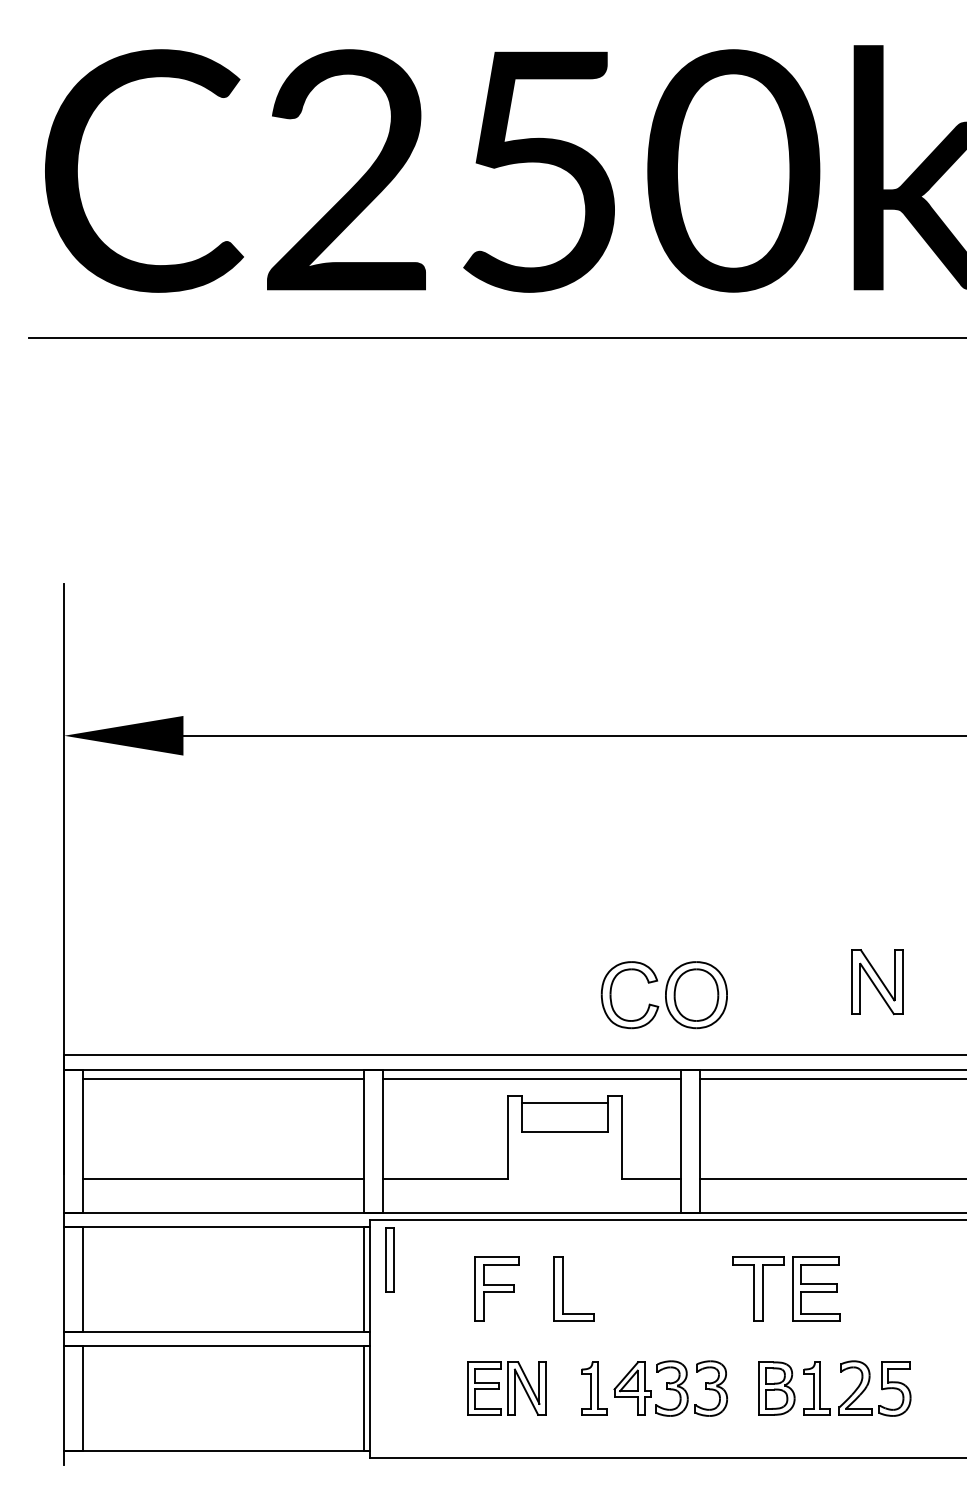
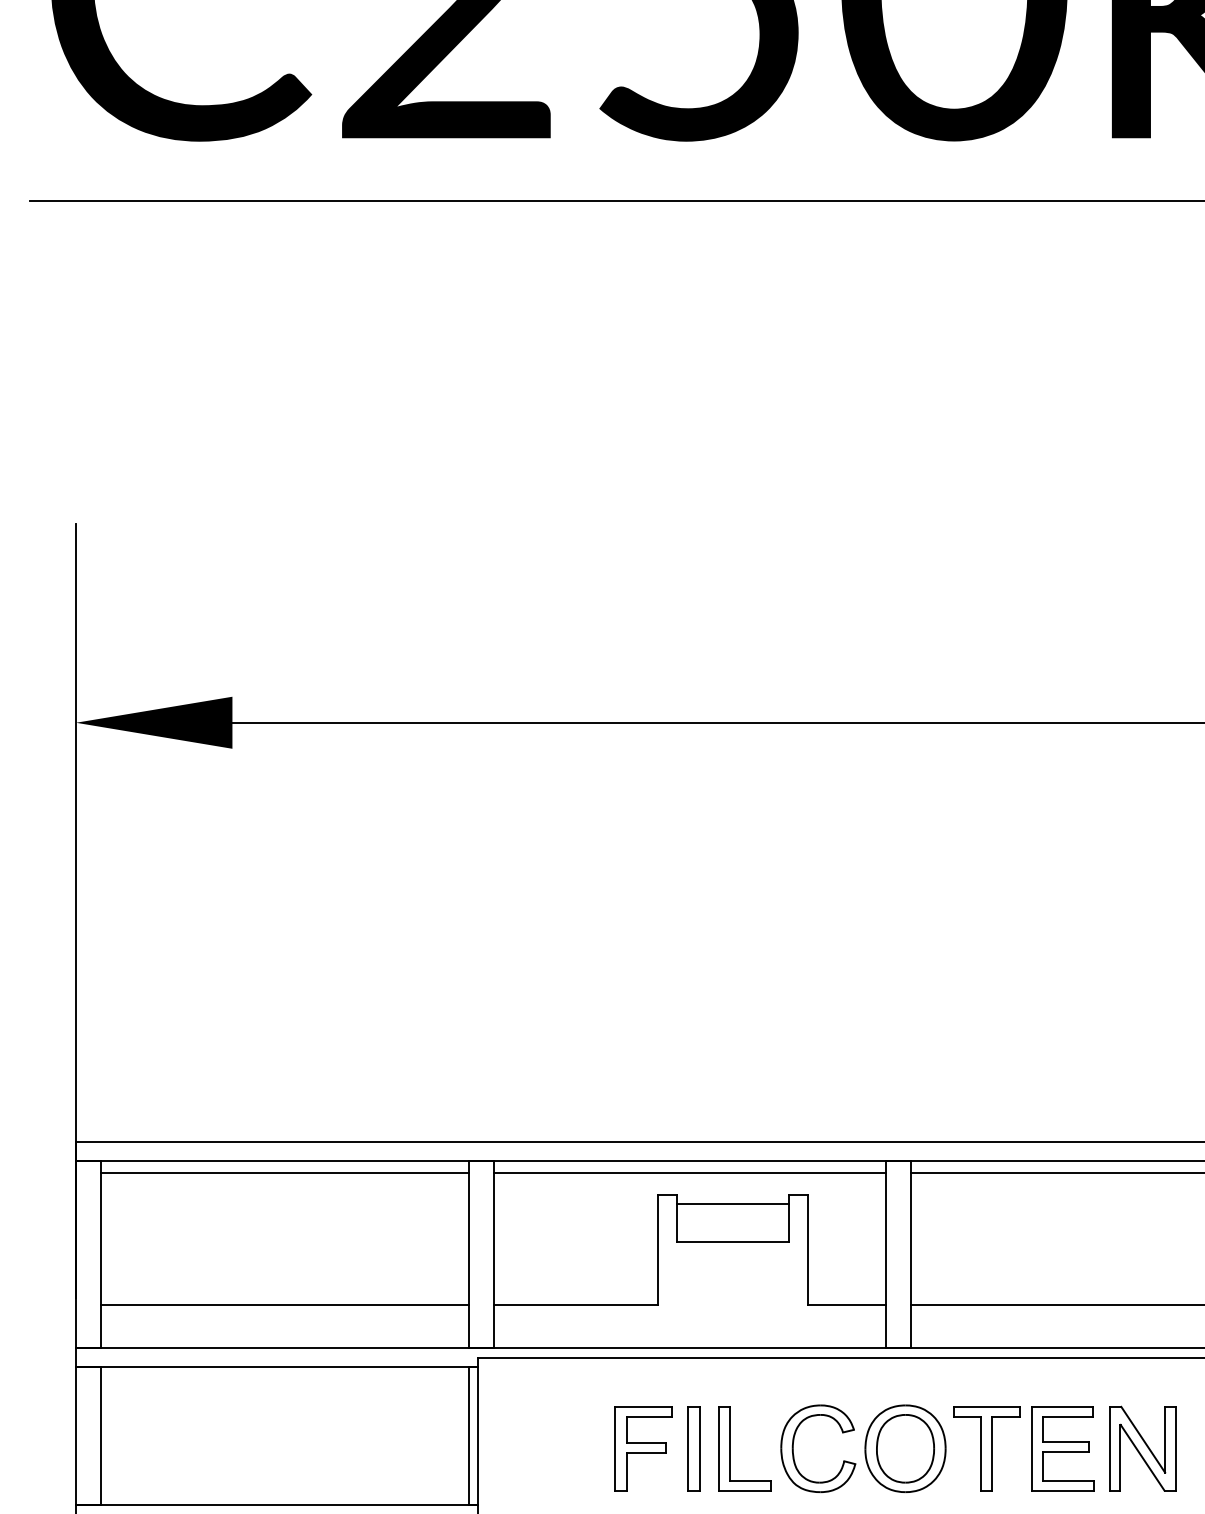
part: (877, 982) -> (1143, 1449), moved
part: (663, 995) -> (862, 1449), moved
part: (389, 1259) -> (693, 1447), moved

